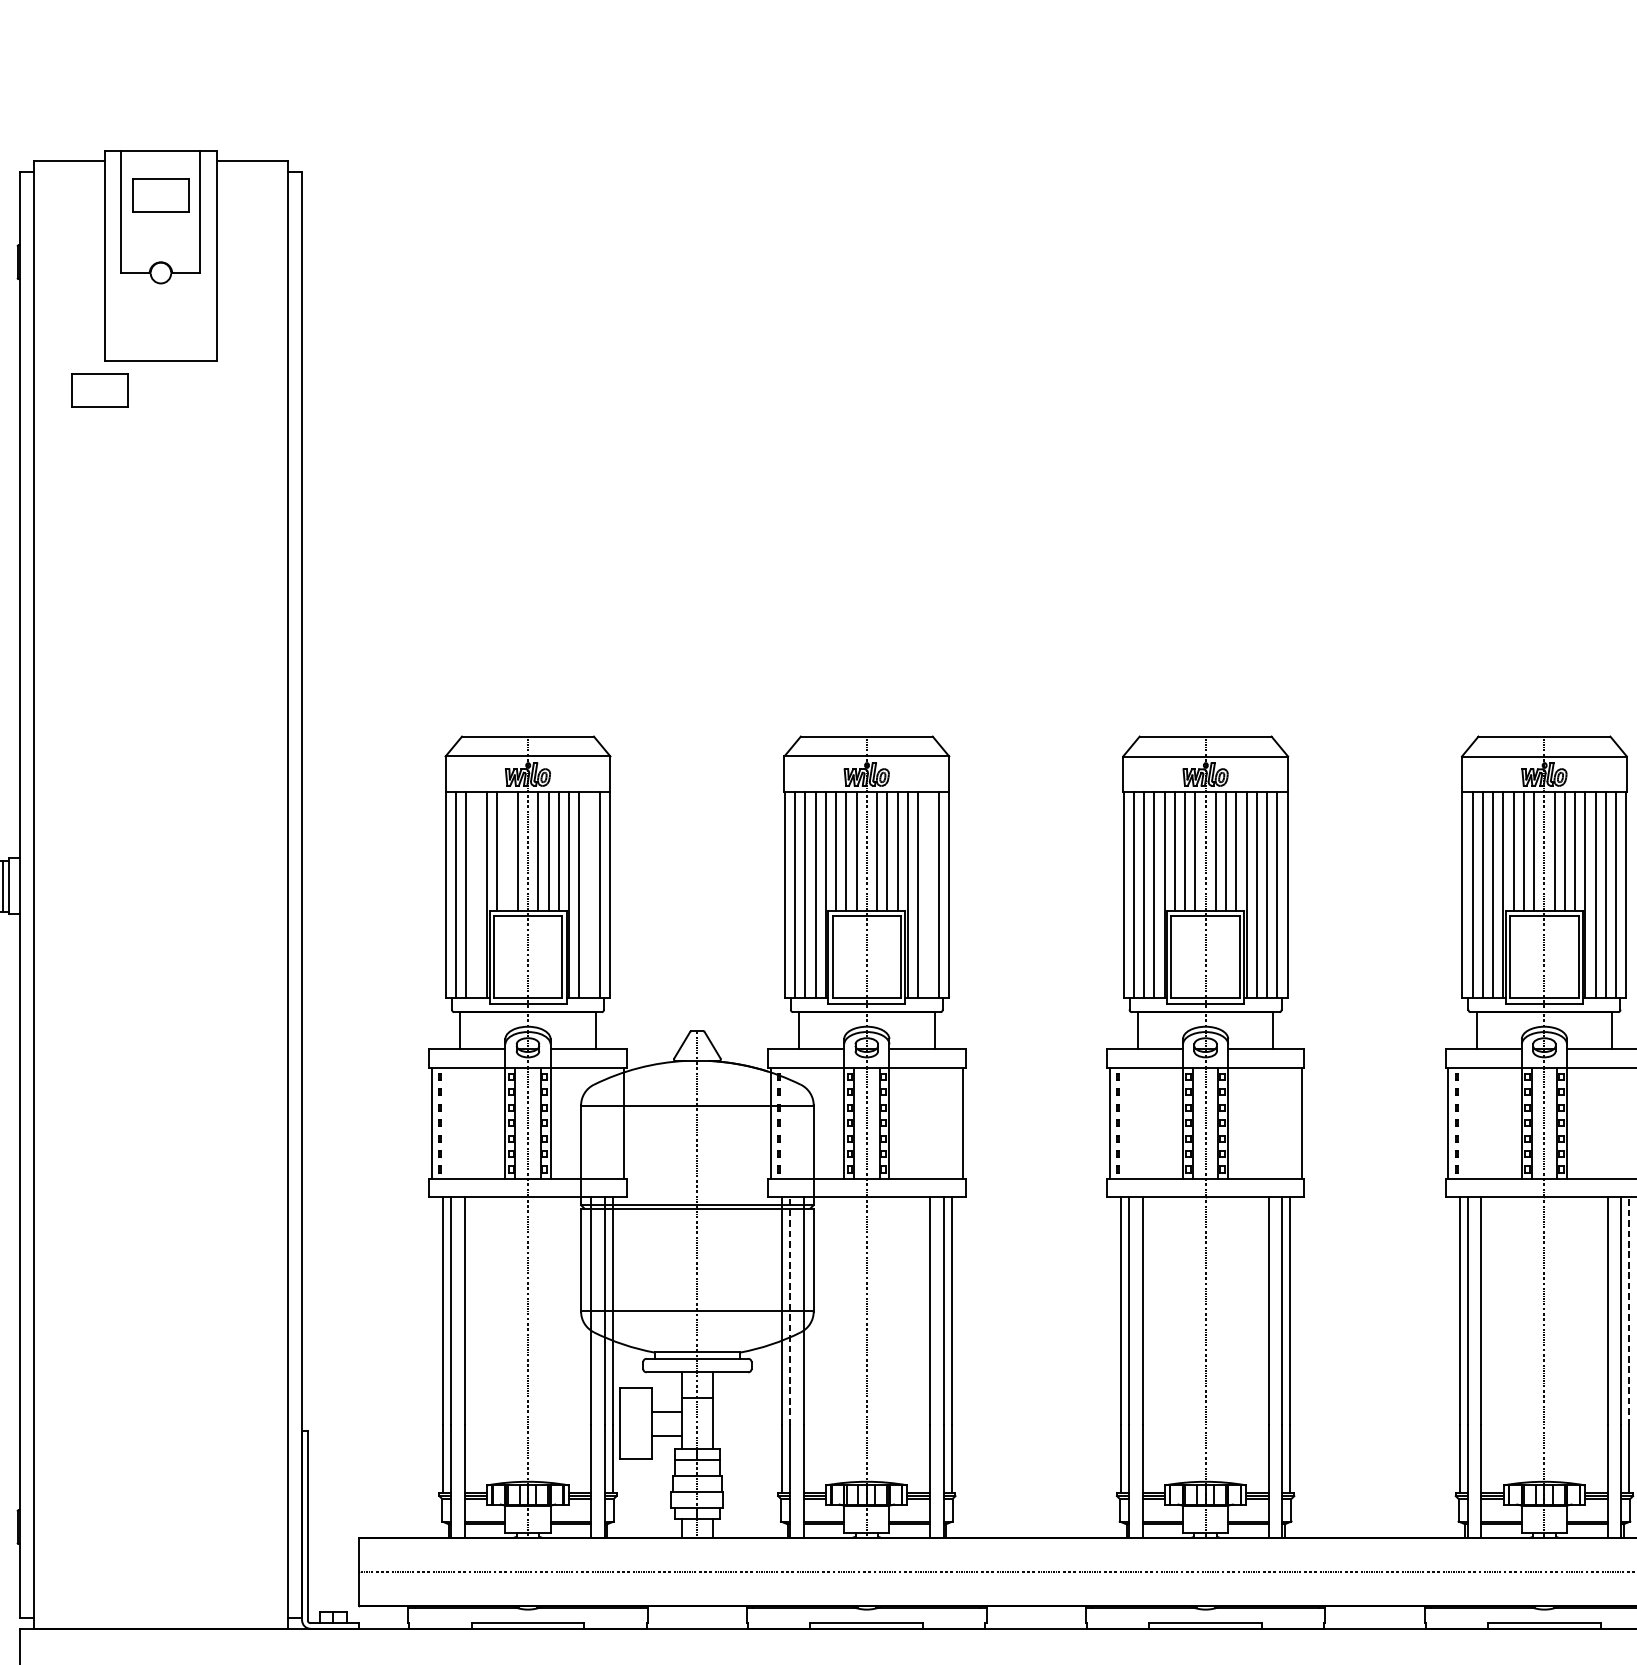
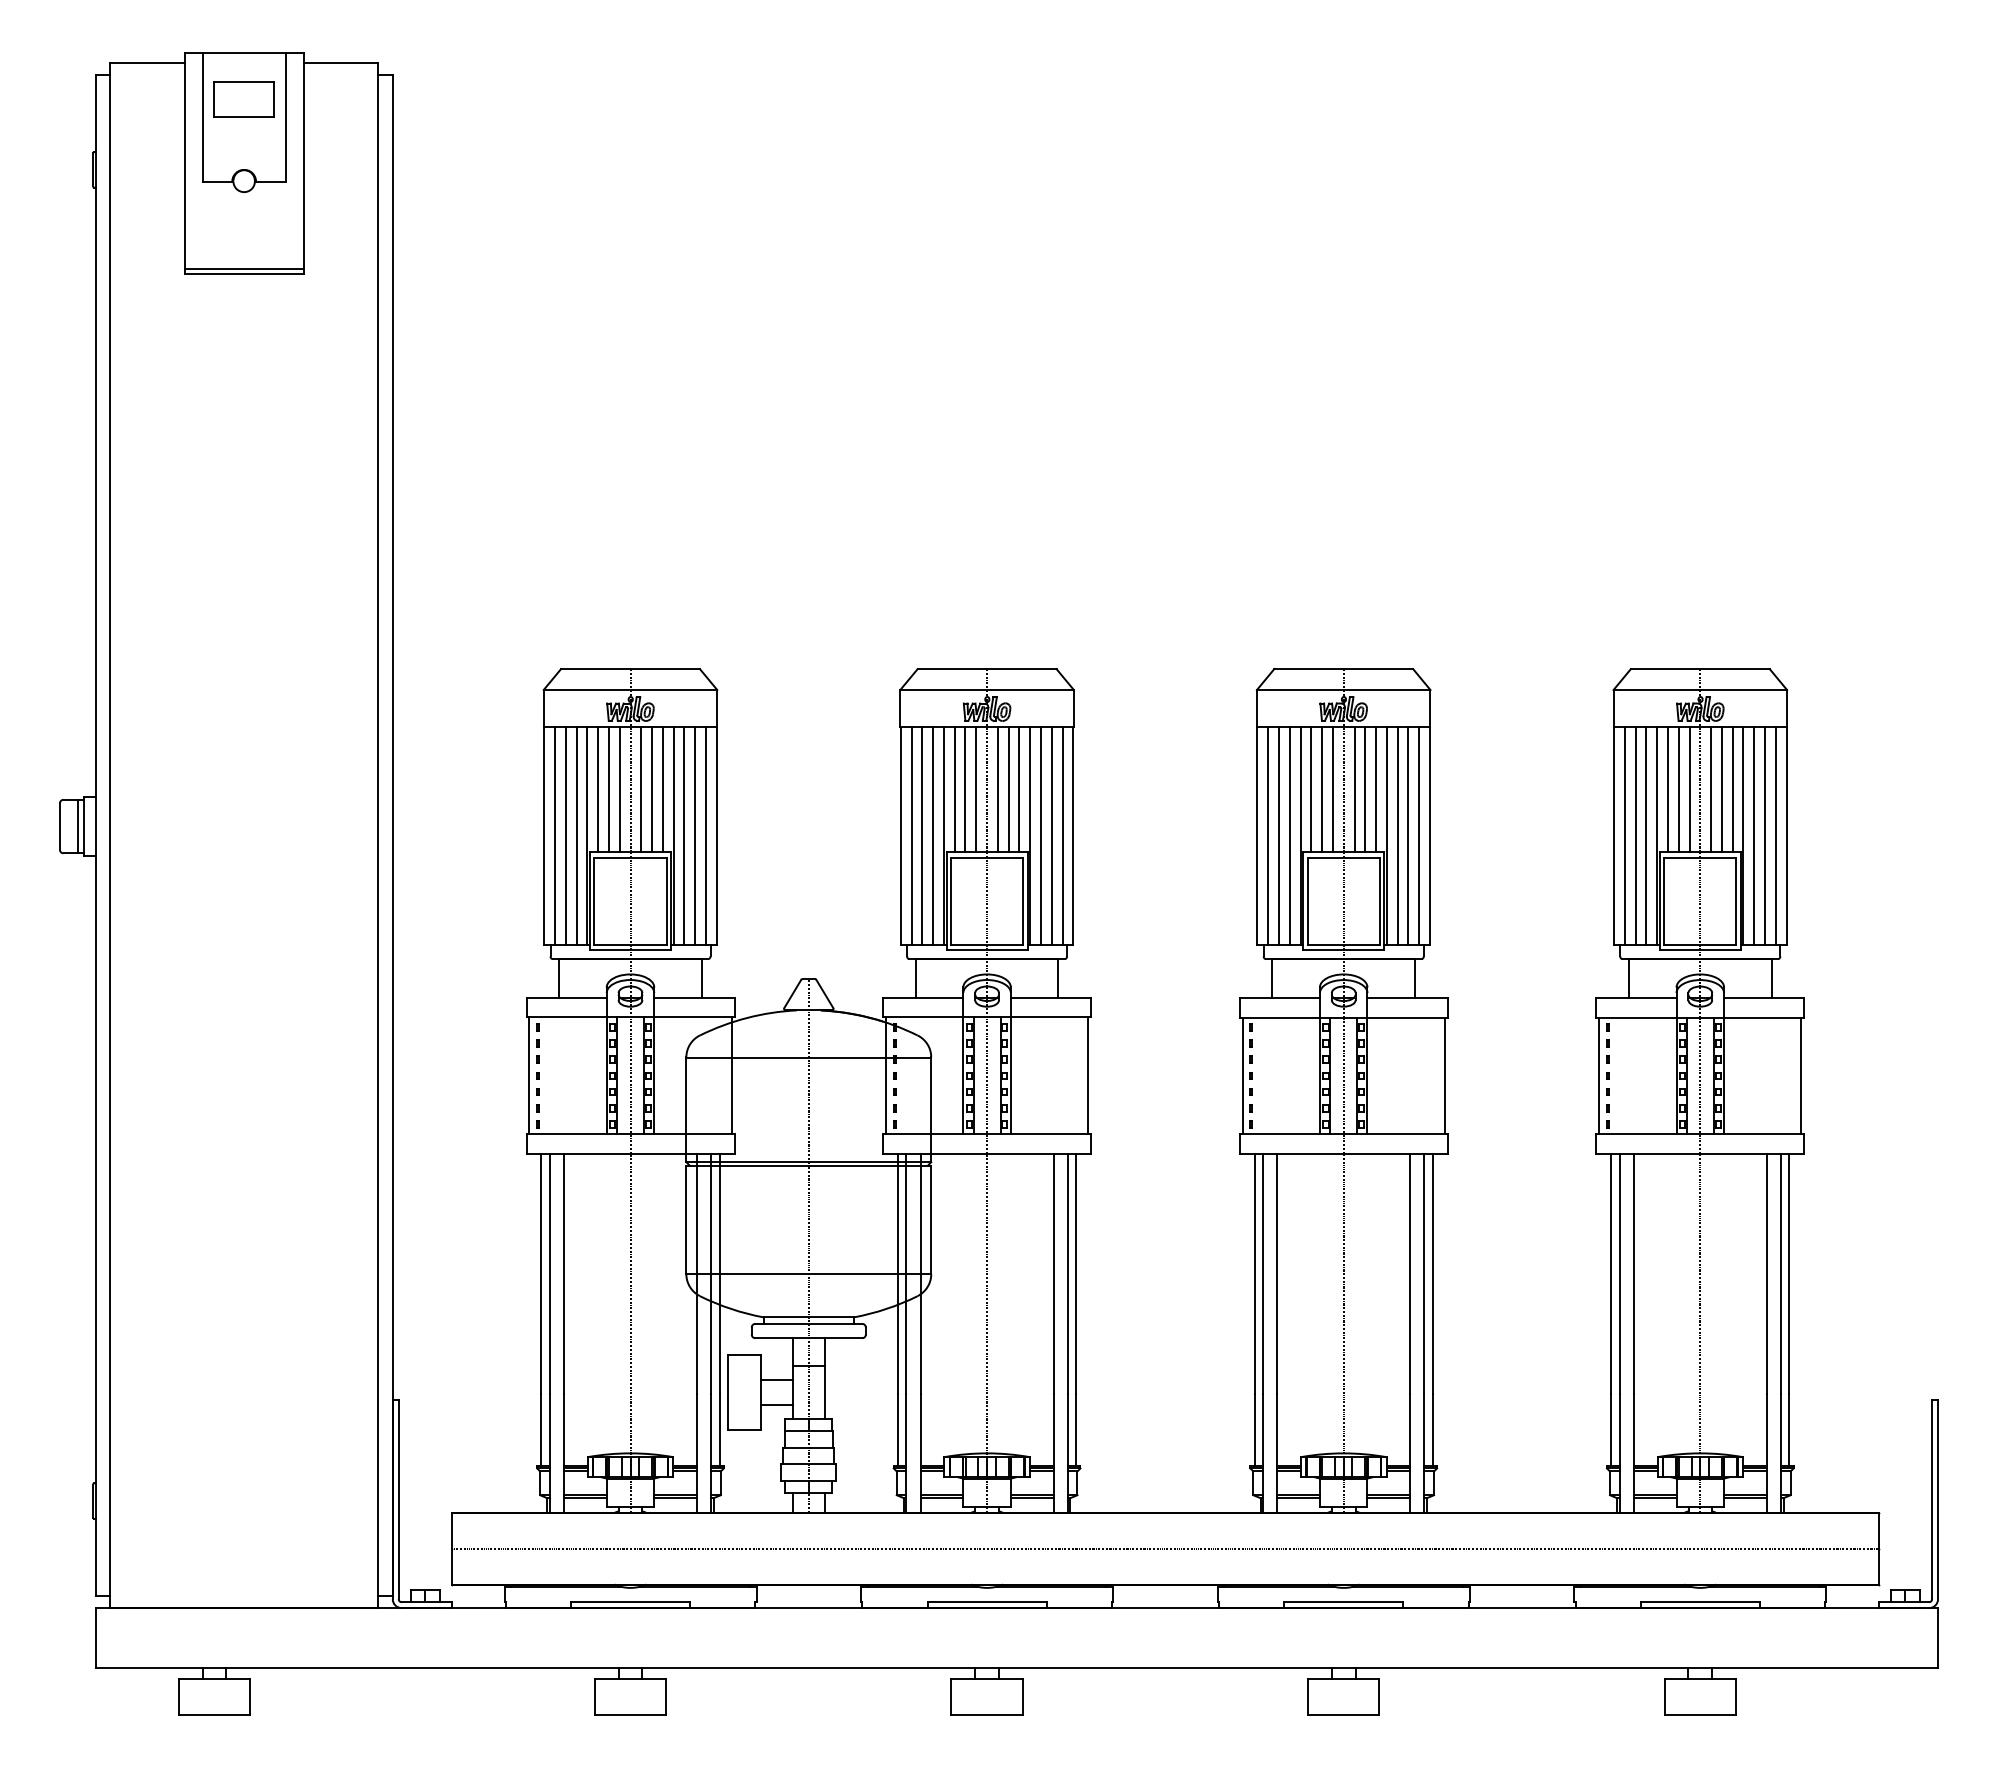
line: (160, 356) -> (243, 269), added
part: (99, 390) -> (179, 304), removed
line: (507, 851) -> (608, 789), added
line: (476, 894) -> (576, 835), added
line: (589, 894) -> (695, 835), added
line: (927, 894) -> (1051, 835), added
line: (790, 1310) -> (906, 1273), dashed -> solid
line: (1629, 1310) -> (1789, 1273), dashed -> solid

